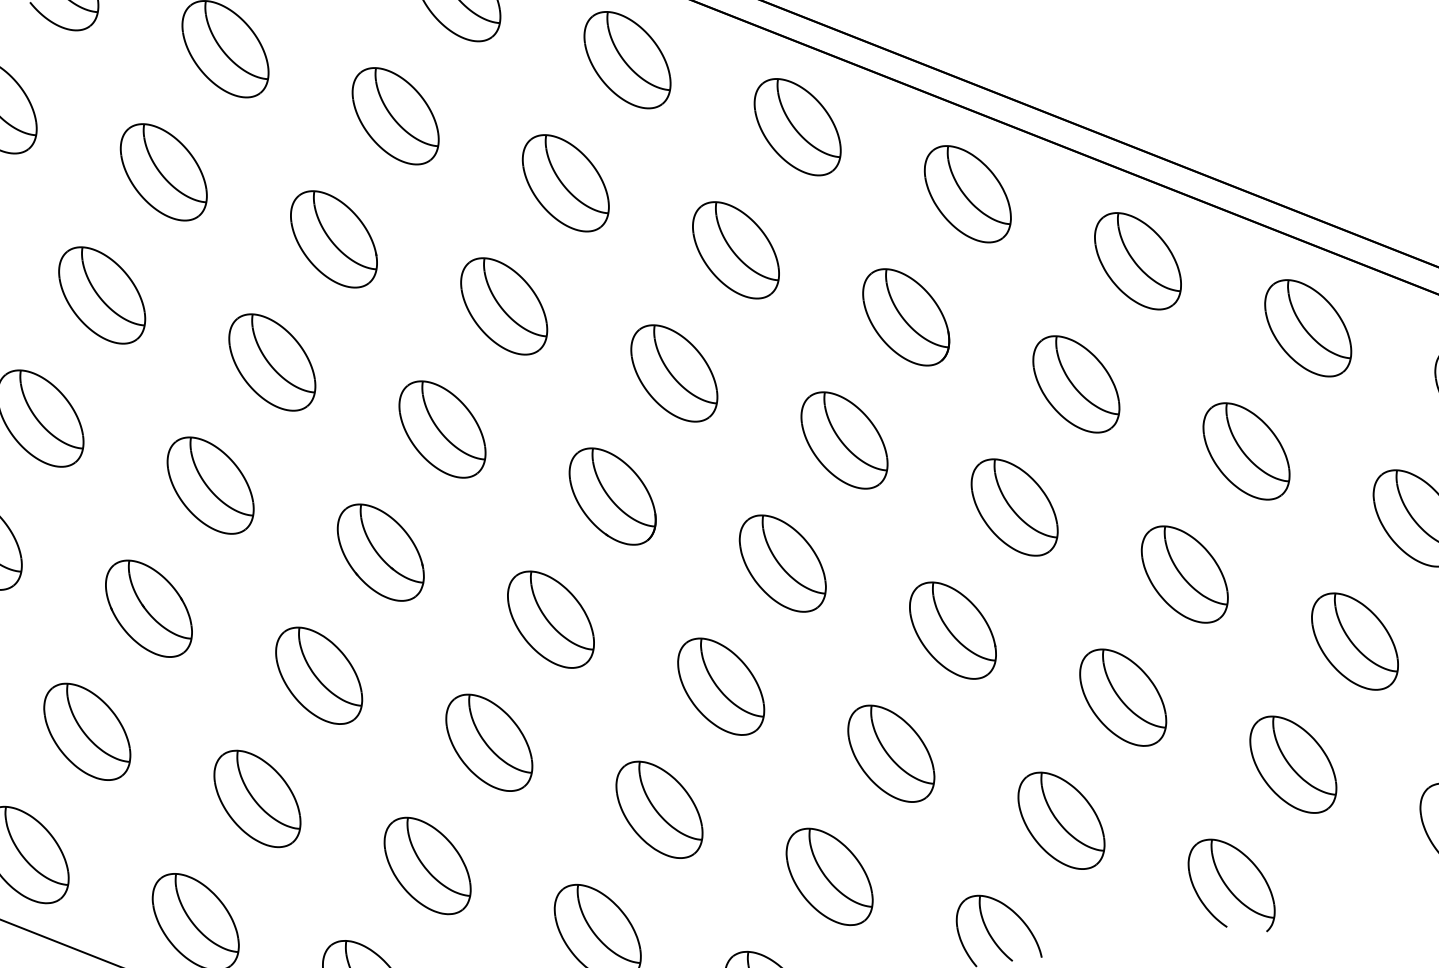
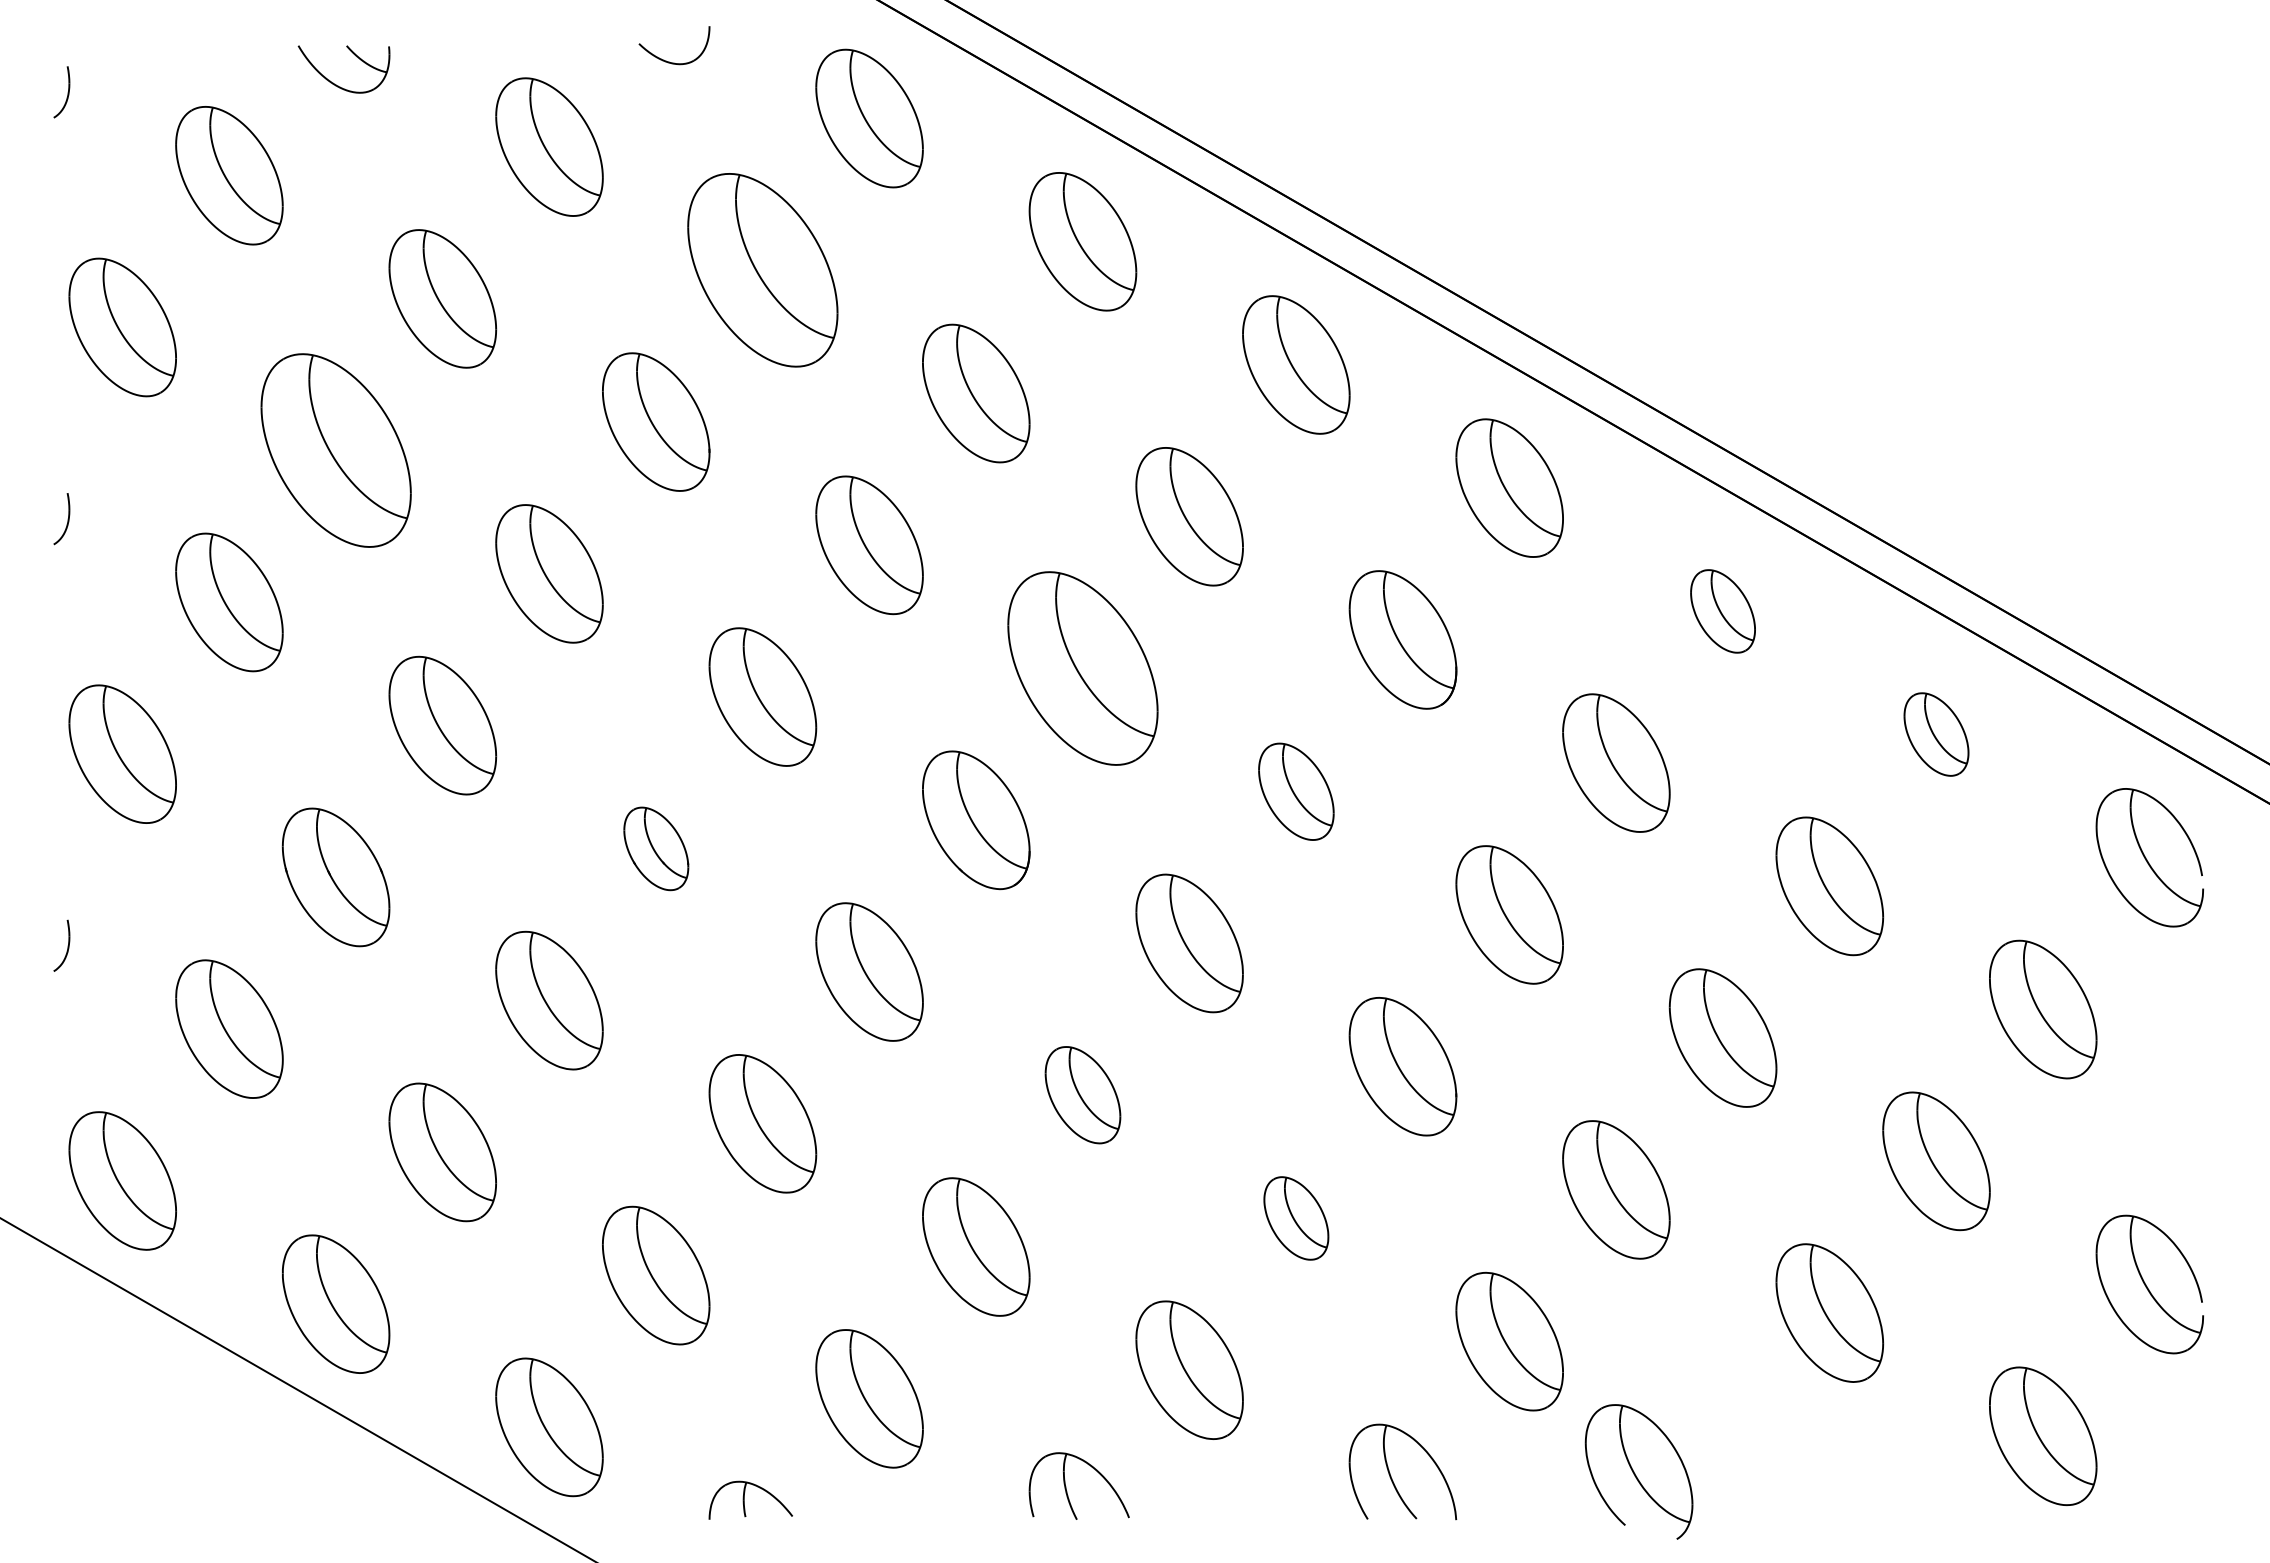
part: (395, 116) -> (762, 270), size x1.4
part: (1137, 261) -> (1722, 611), size x0.6
part: (101, 295) -> (335, 450), size x1.4
part: (1308, 328) -> (1936, 734), size x0.6
part: (674, 373) -> (1082, 668), size x1.4
part: (844, 440) -> (1296, 791), size x0.7
part: (381, 552) -> (656, 848), size x0.6
part: (720, 686) -> (1082, 1094), size x0.7
part: (891, 753) -> (1296, 1218), size x0.6
part: (1230, 886) -> (1638, 1471), moved

